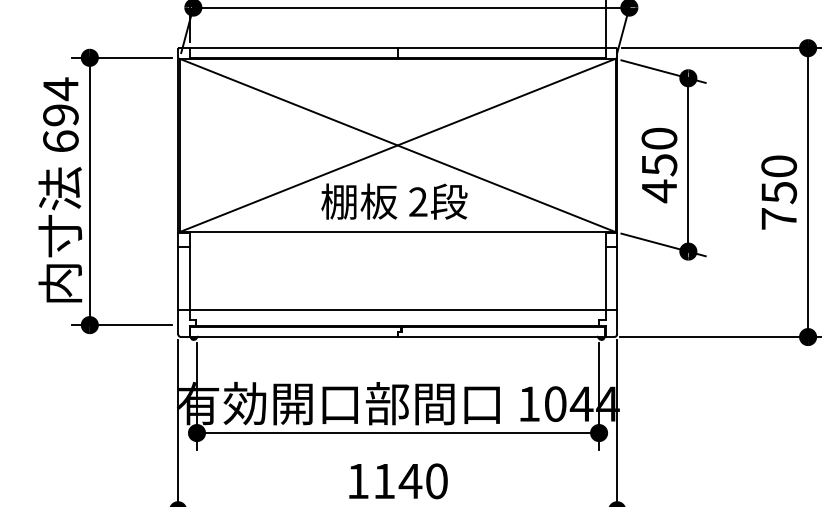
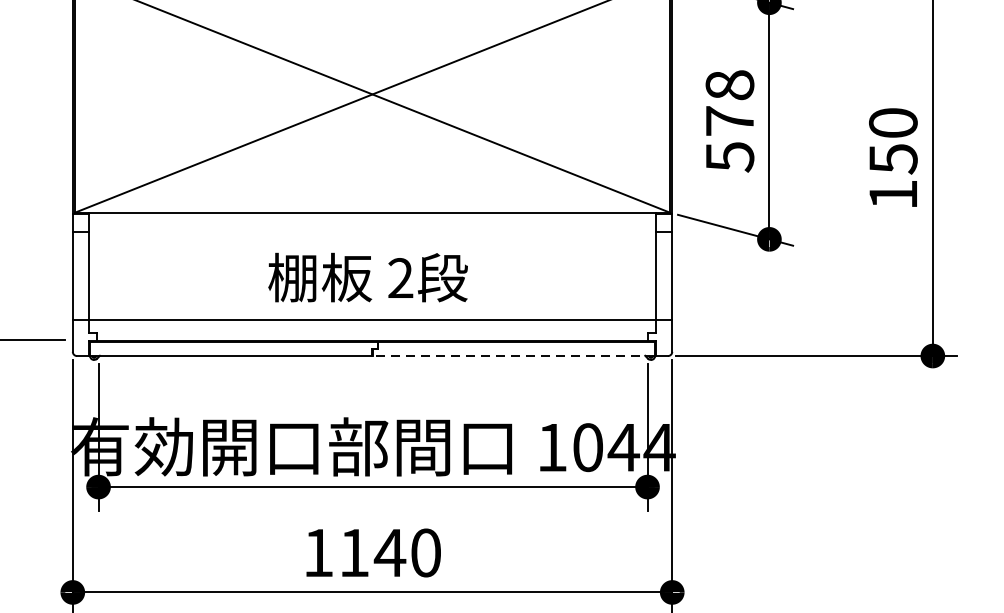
text: (659, 165) -> (730, 121), 450 -> 578
text: (394, 201) -> (368, 277), moved
text: (778, 218) -> (892, 194), 750 -> 150
line: (501, 336) -> (514, 355), solid -> dashed

